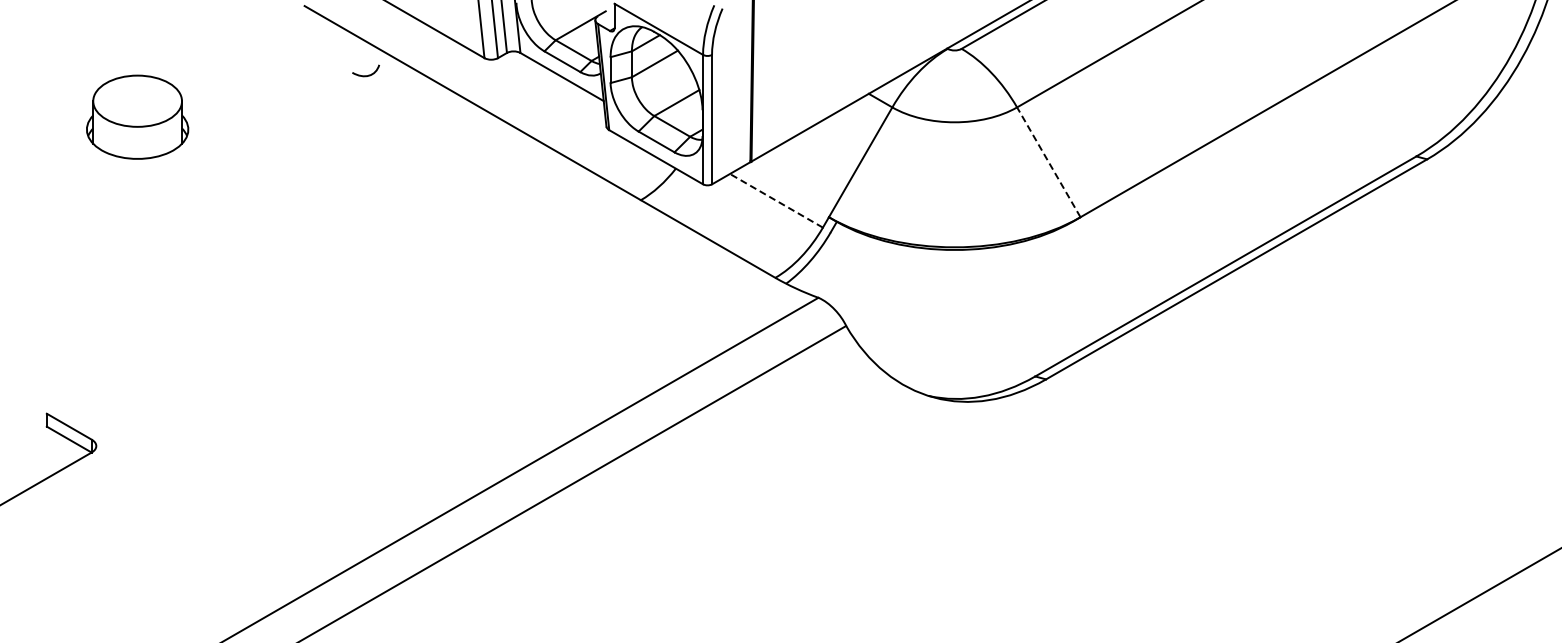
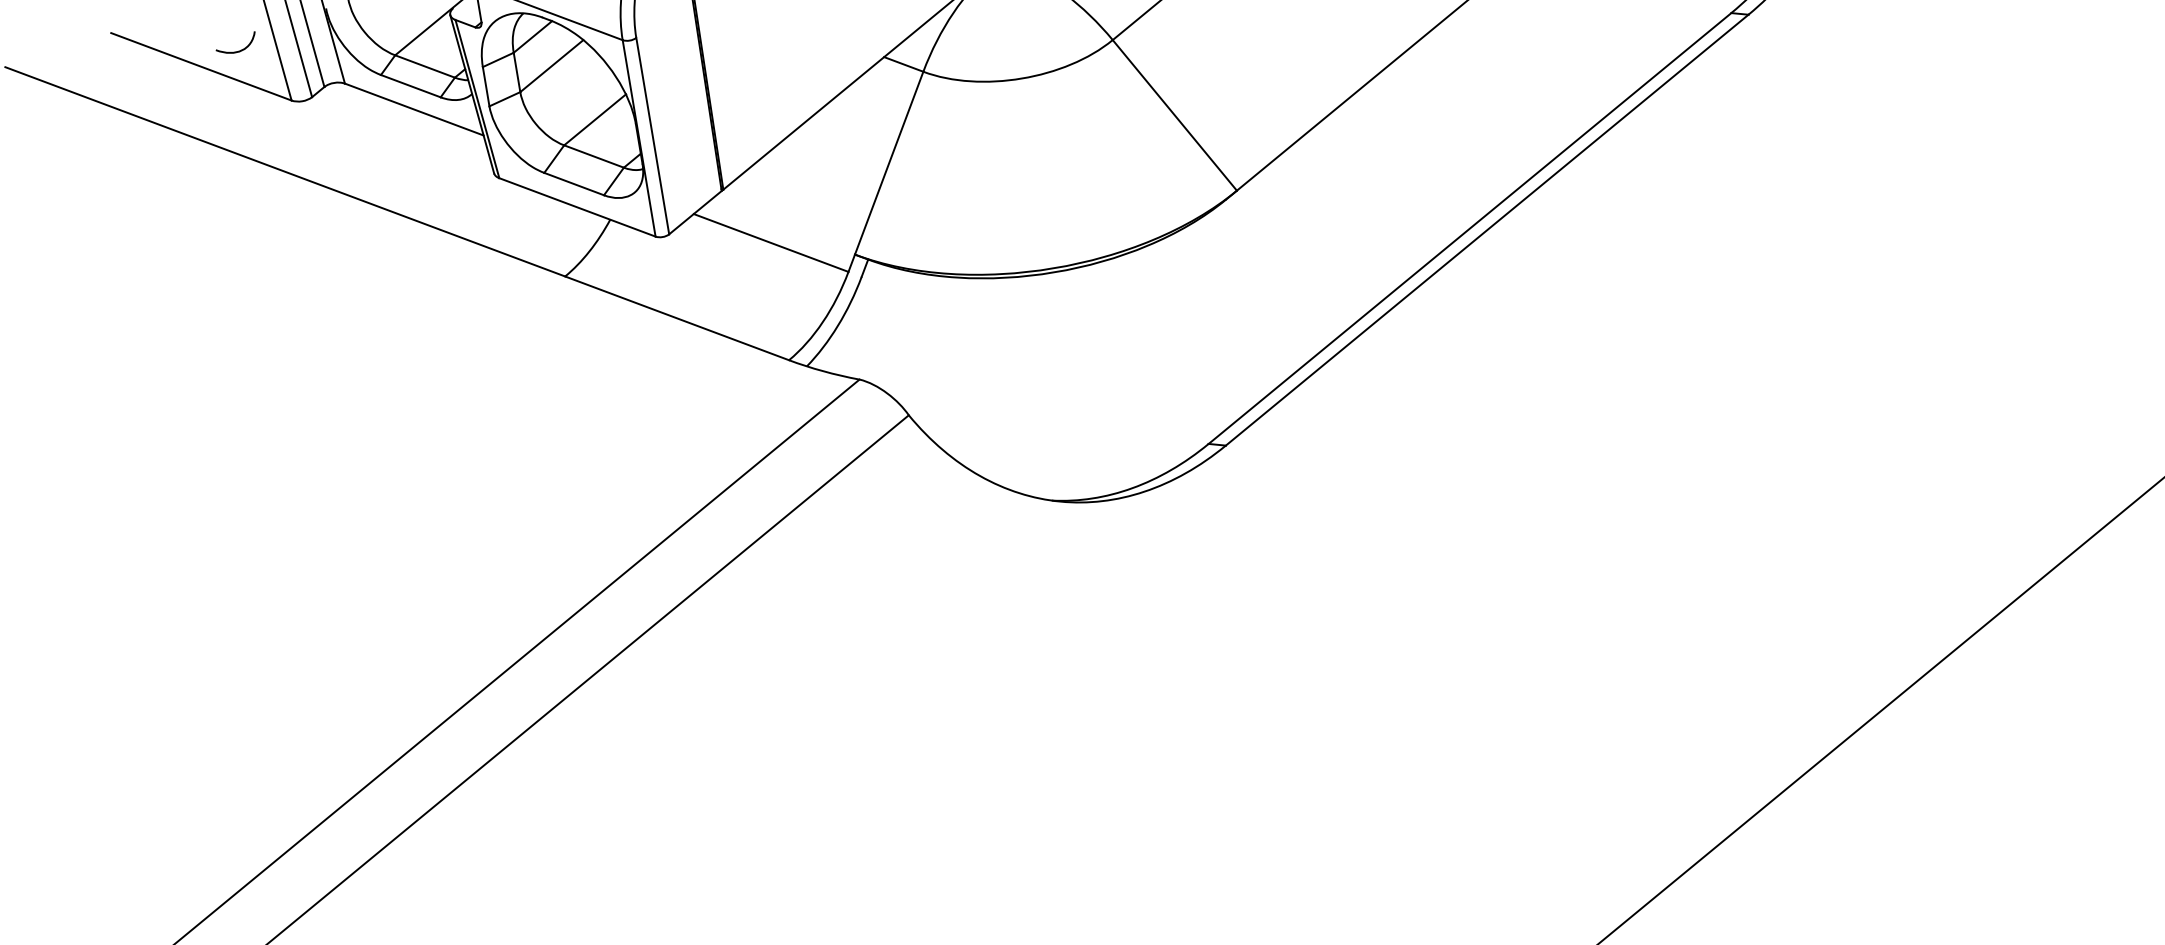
curve: (368, 74) -> (240, 48), moved
line: (1048, 161) -> (1174, 114), dashed -> solid
line: (776, 200) -> (771, 242), dashed -> solid

